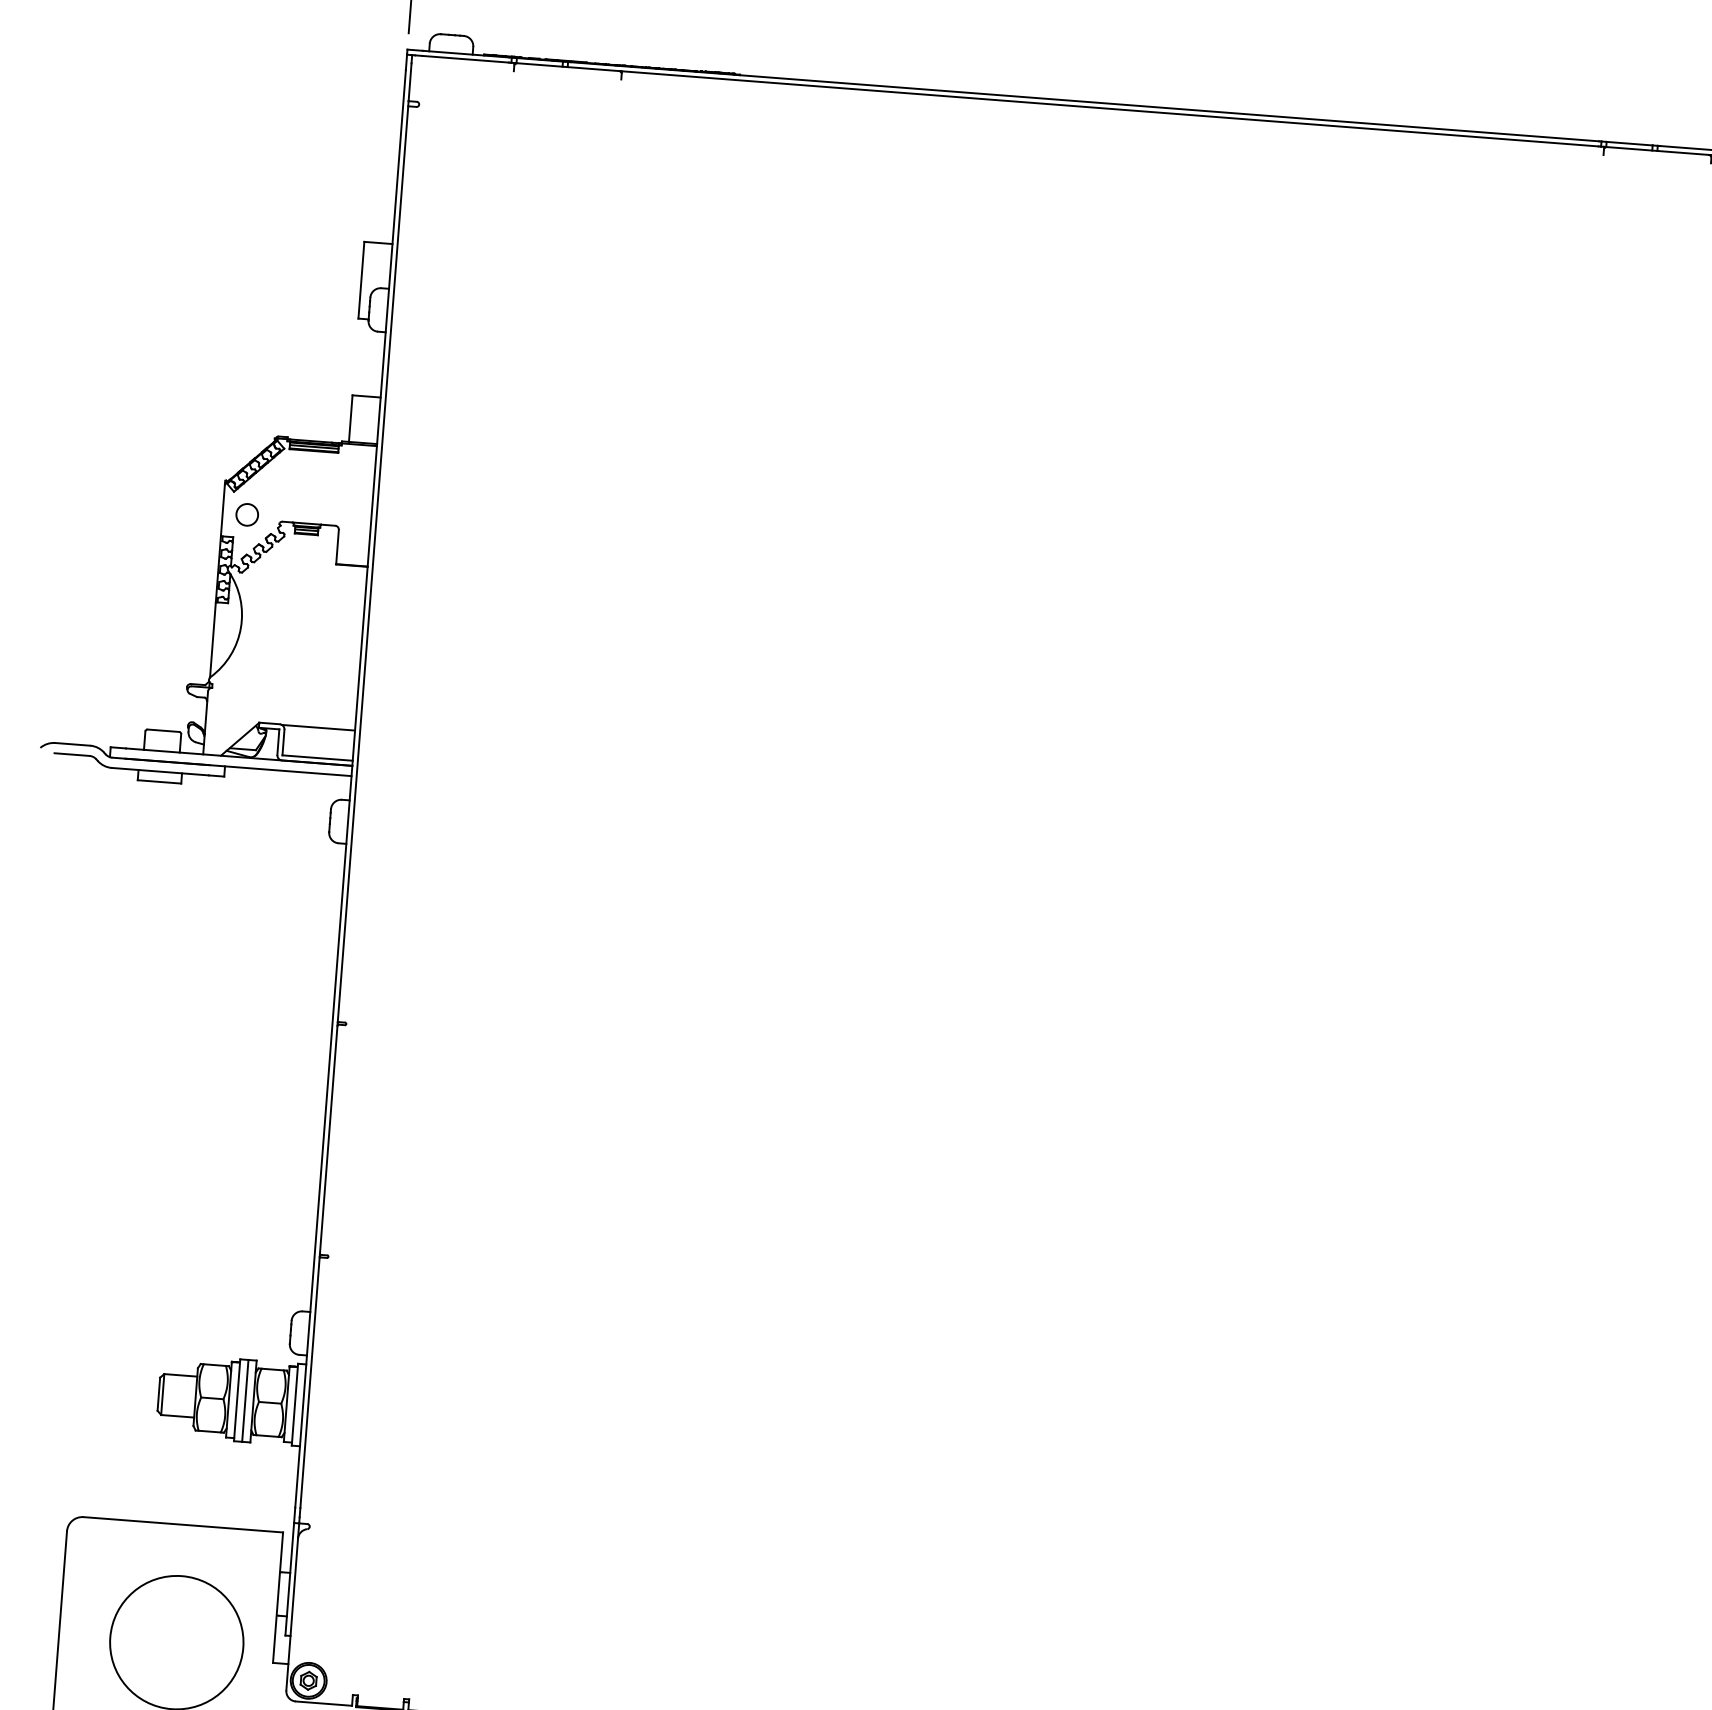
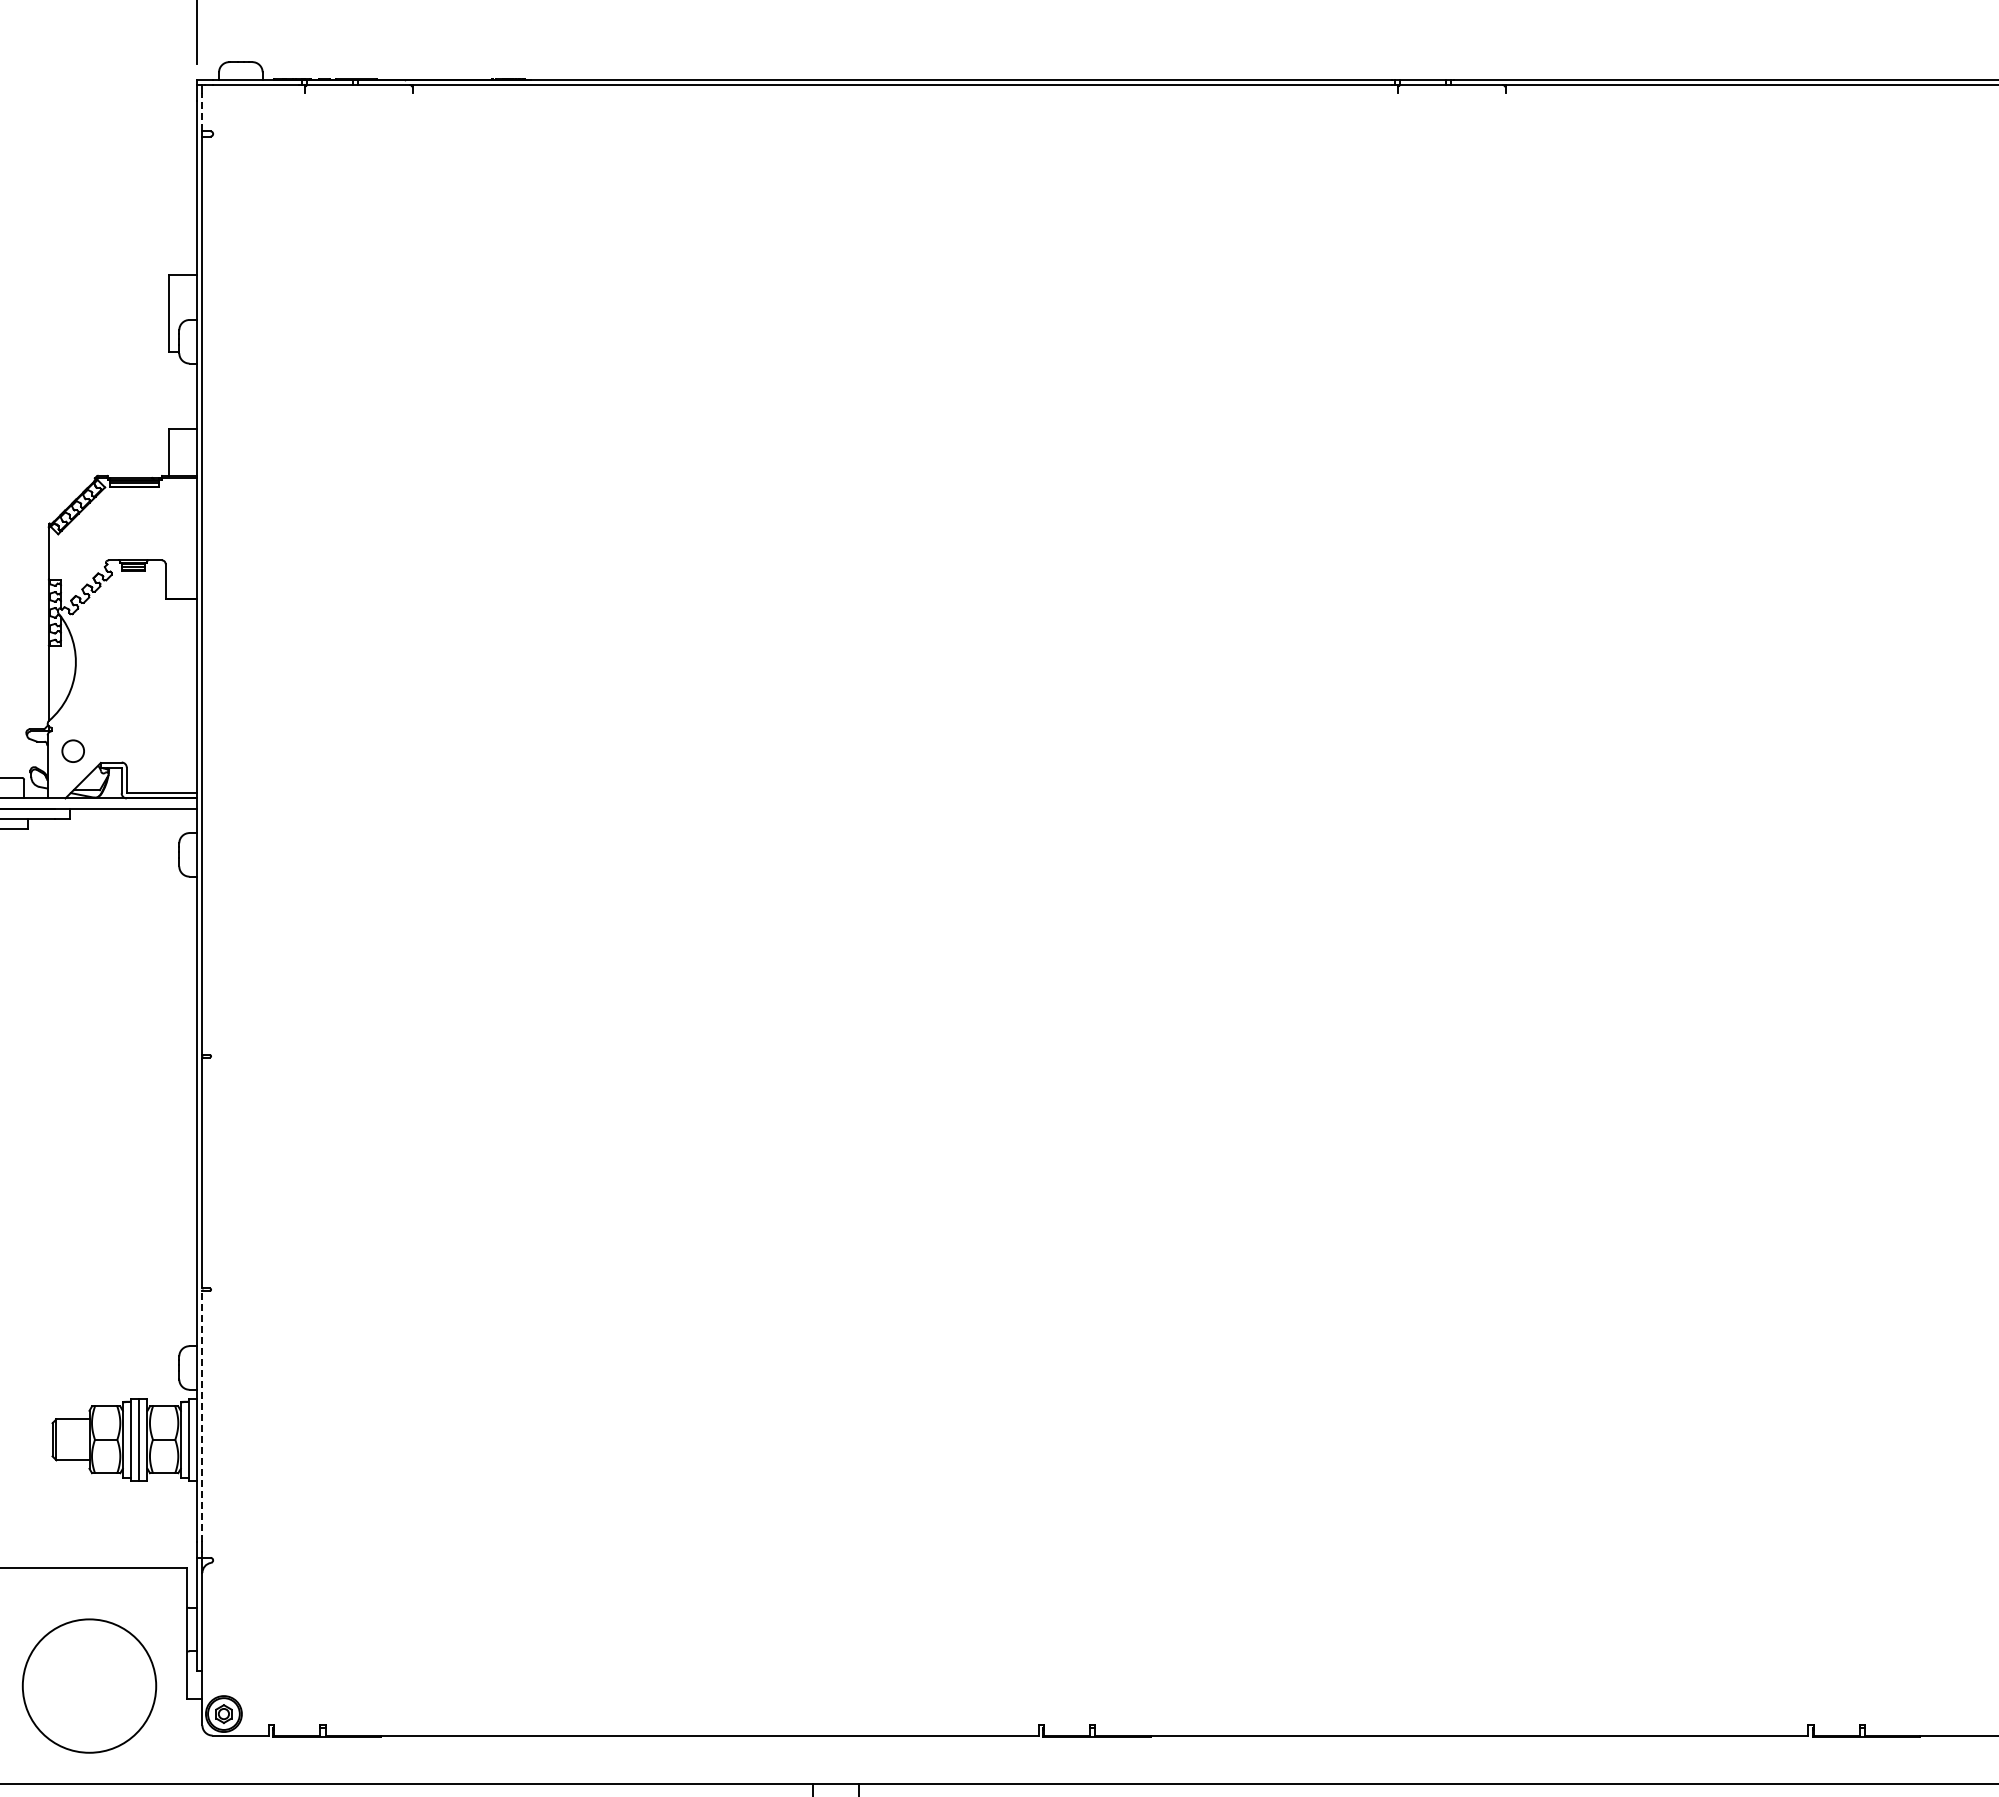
line: (410, 82) -> (202, 112), solid -> dashed
circle: (246, 514) -> (72, 750), moved
line: (318, 728) -> (160, 763), removed
line: (310, 1380) -> (202, 1414), solid -> dashed

